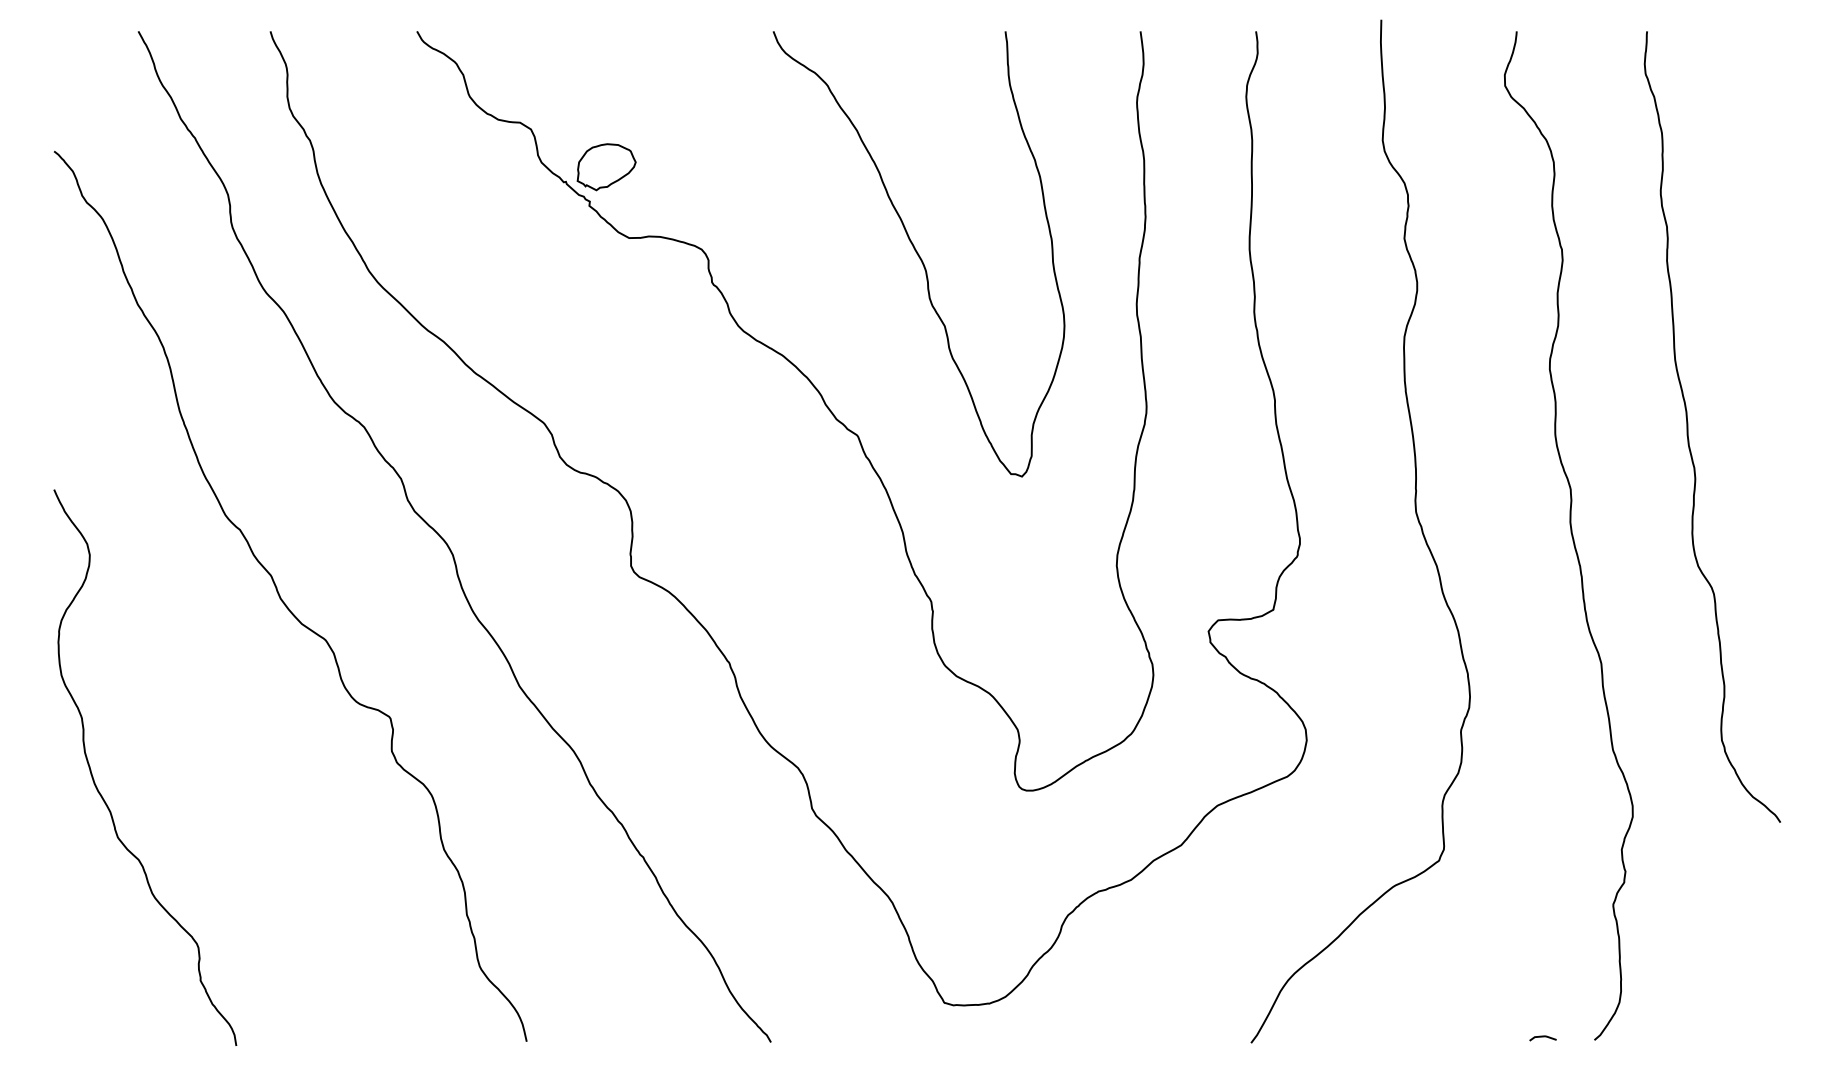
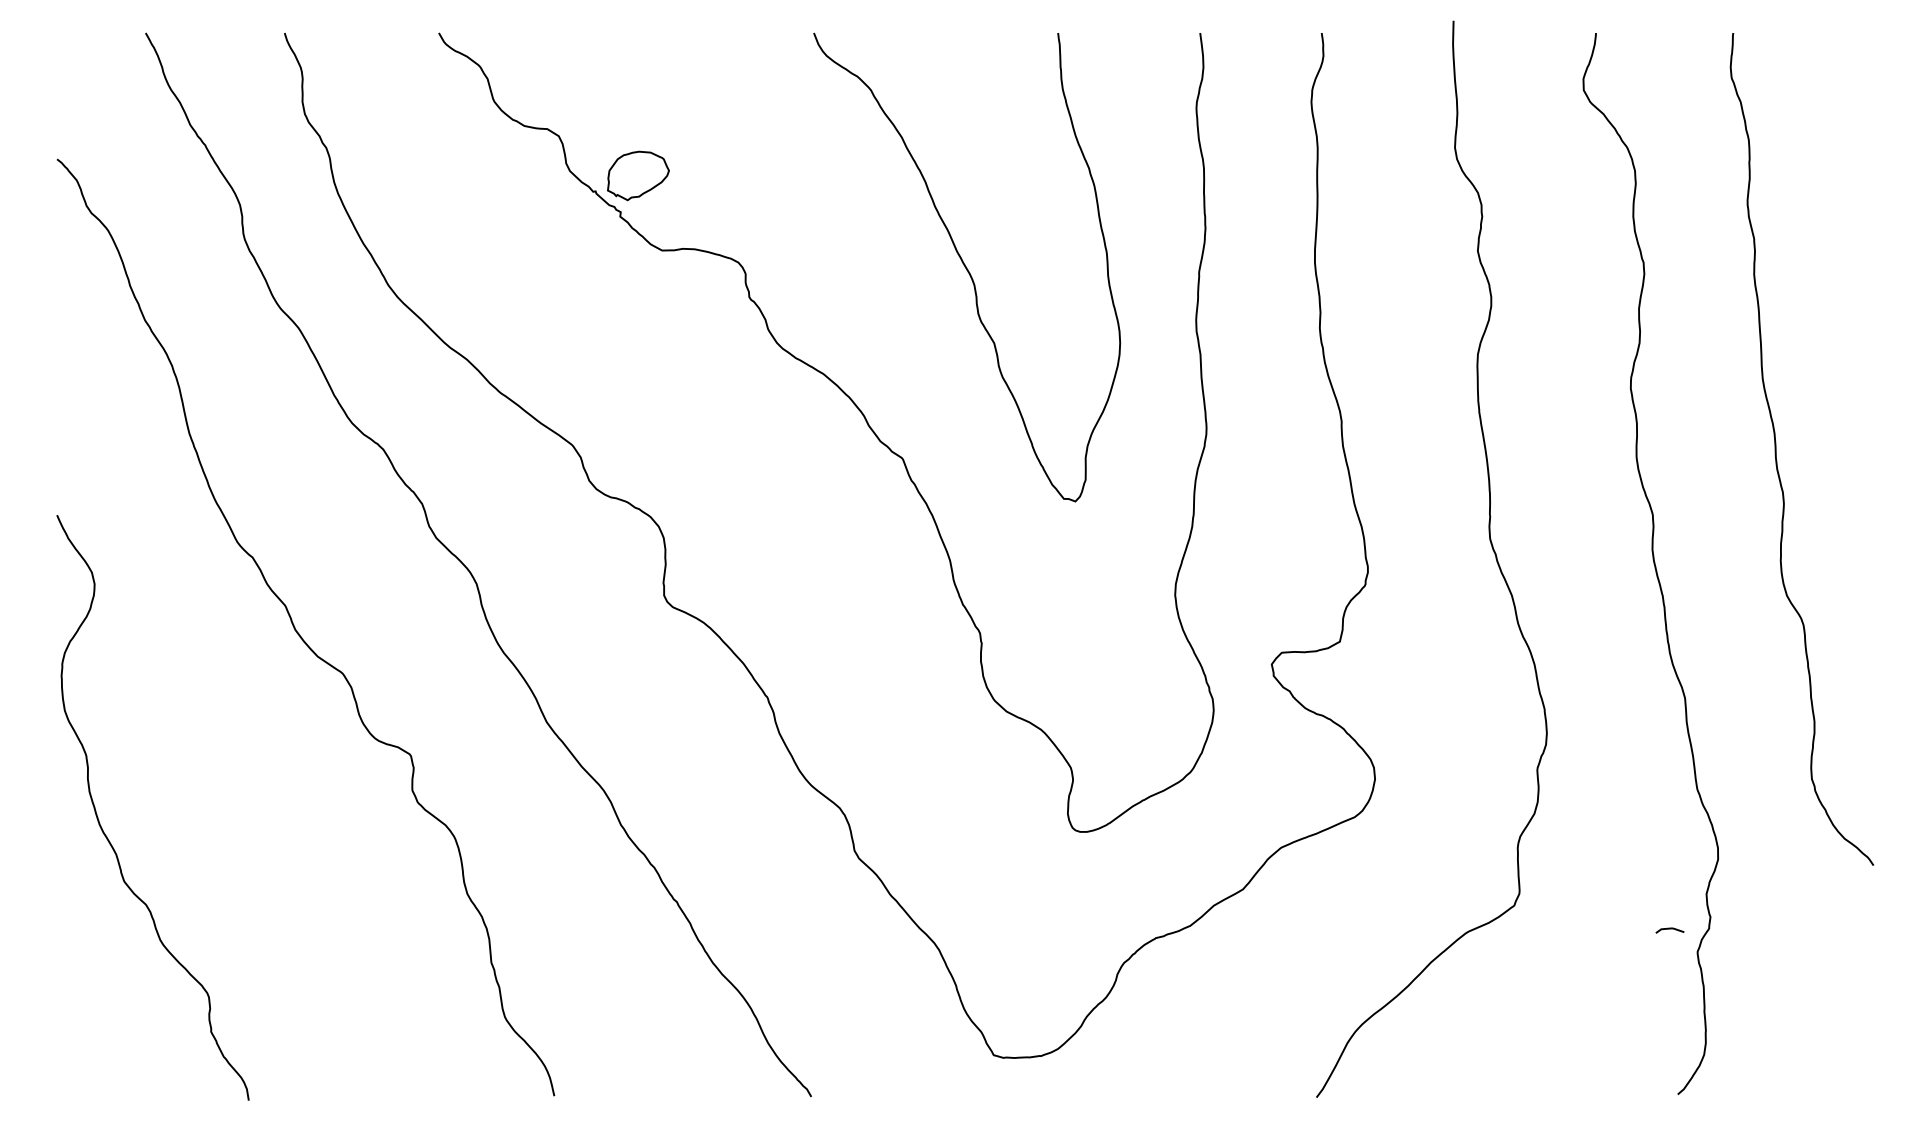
curve: (1542, 1037) -> (1669, 929), moved

